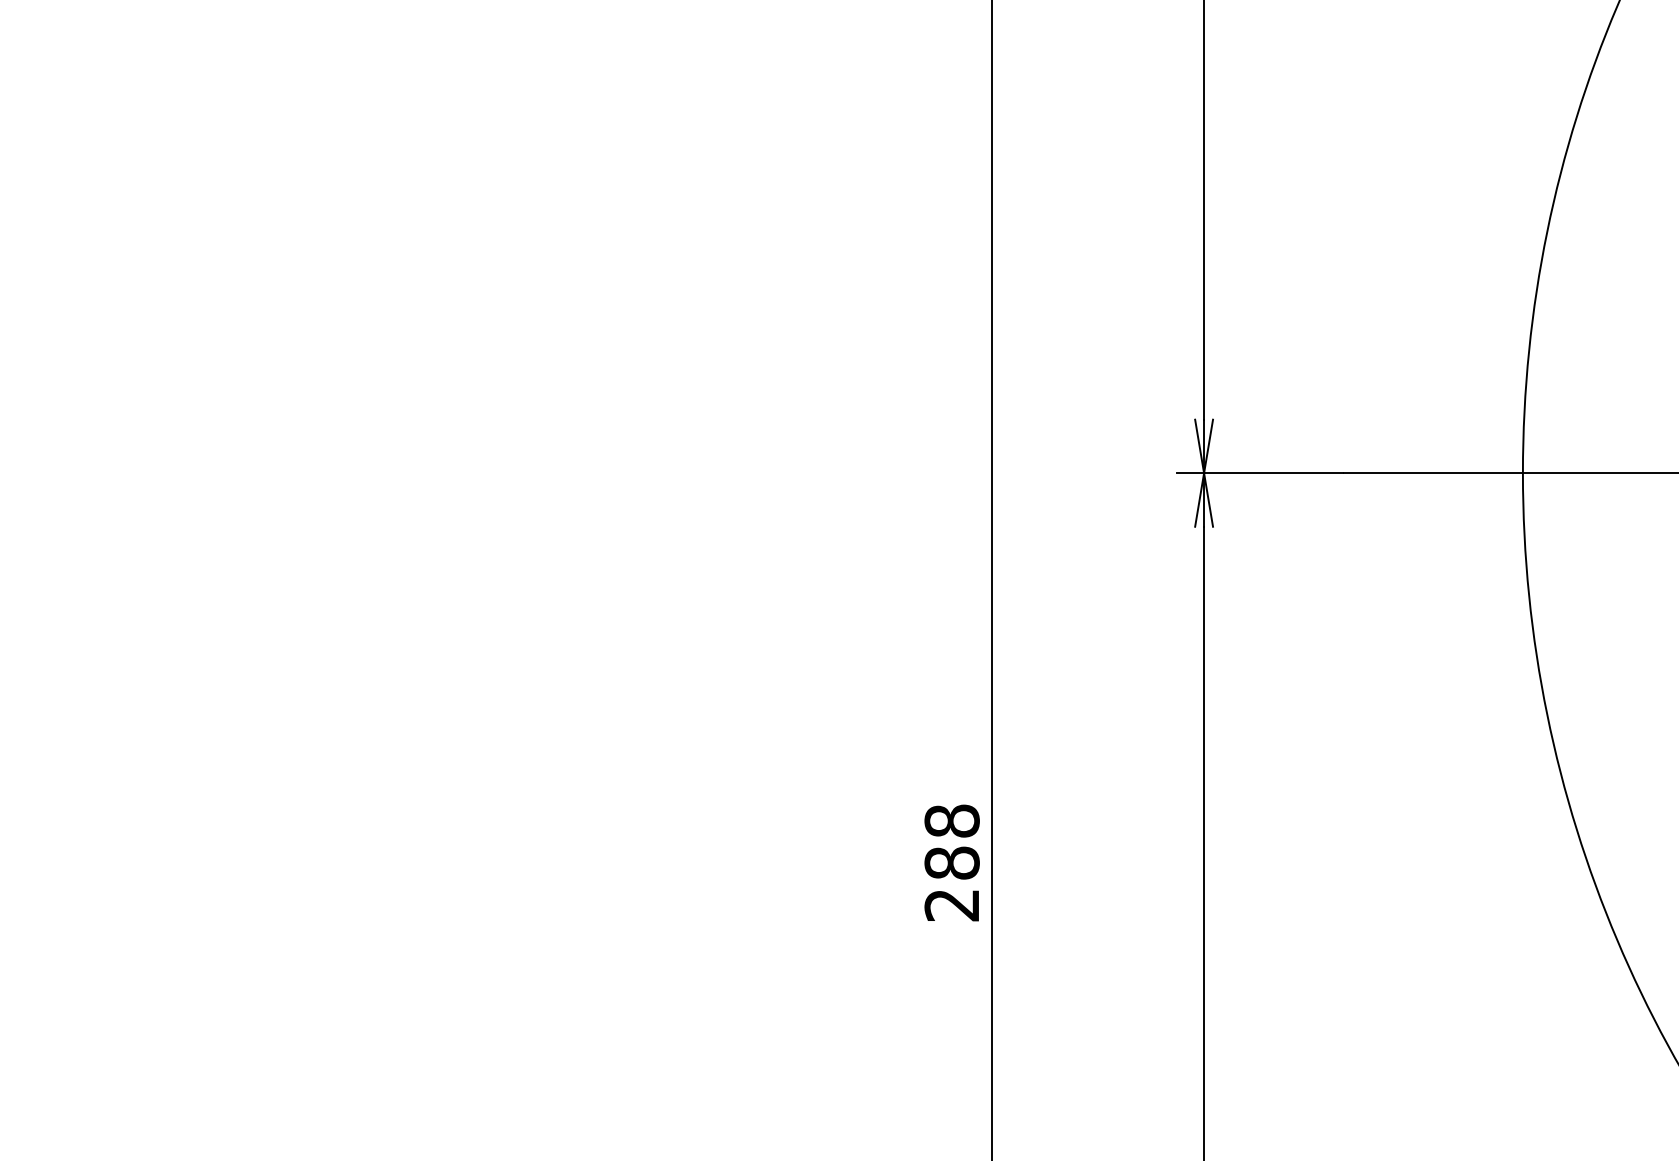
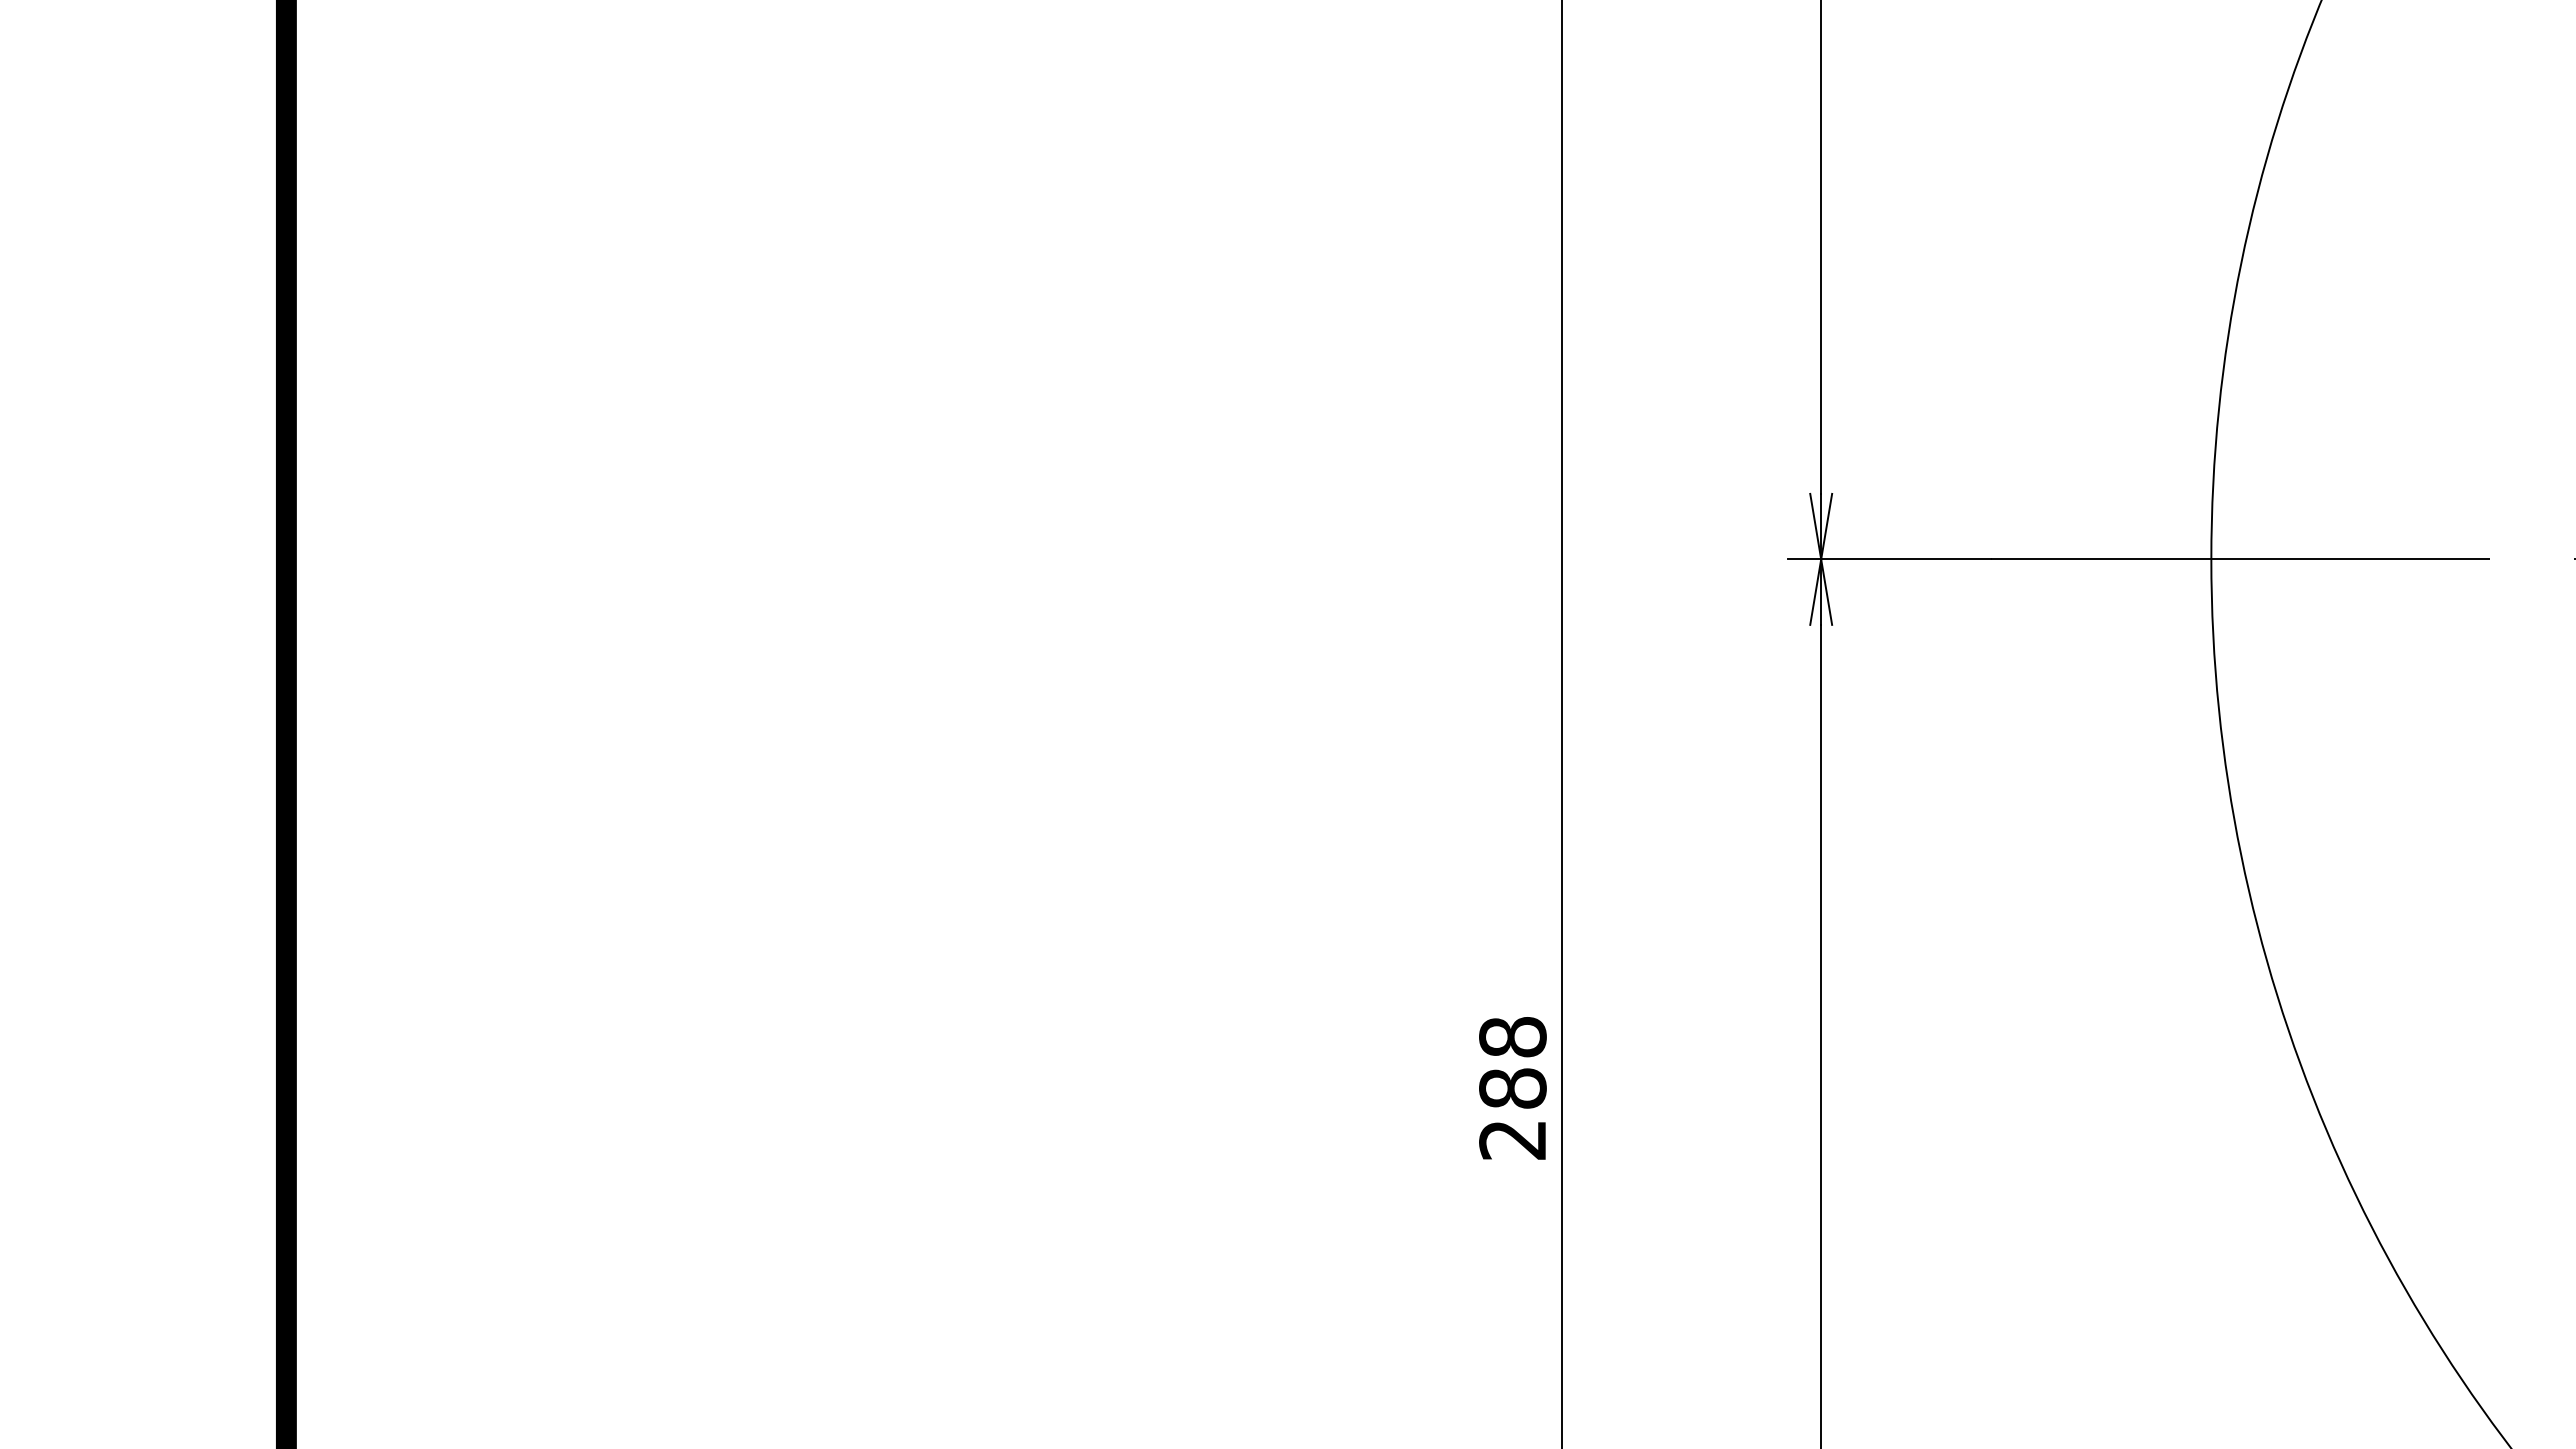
text: (951, 863) -> (1512, 1088), moved

